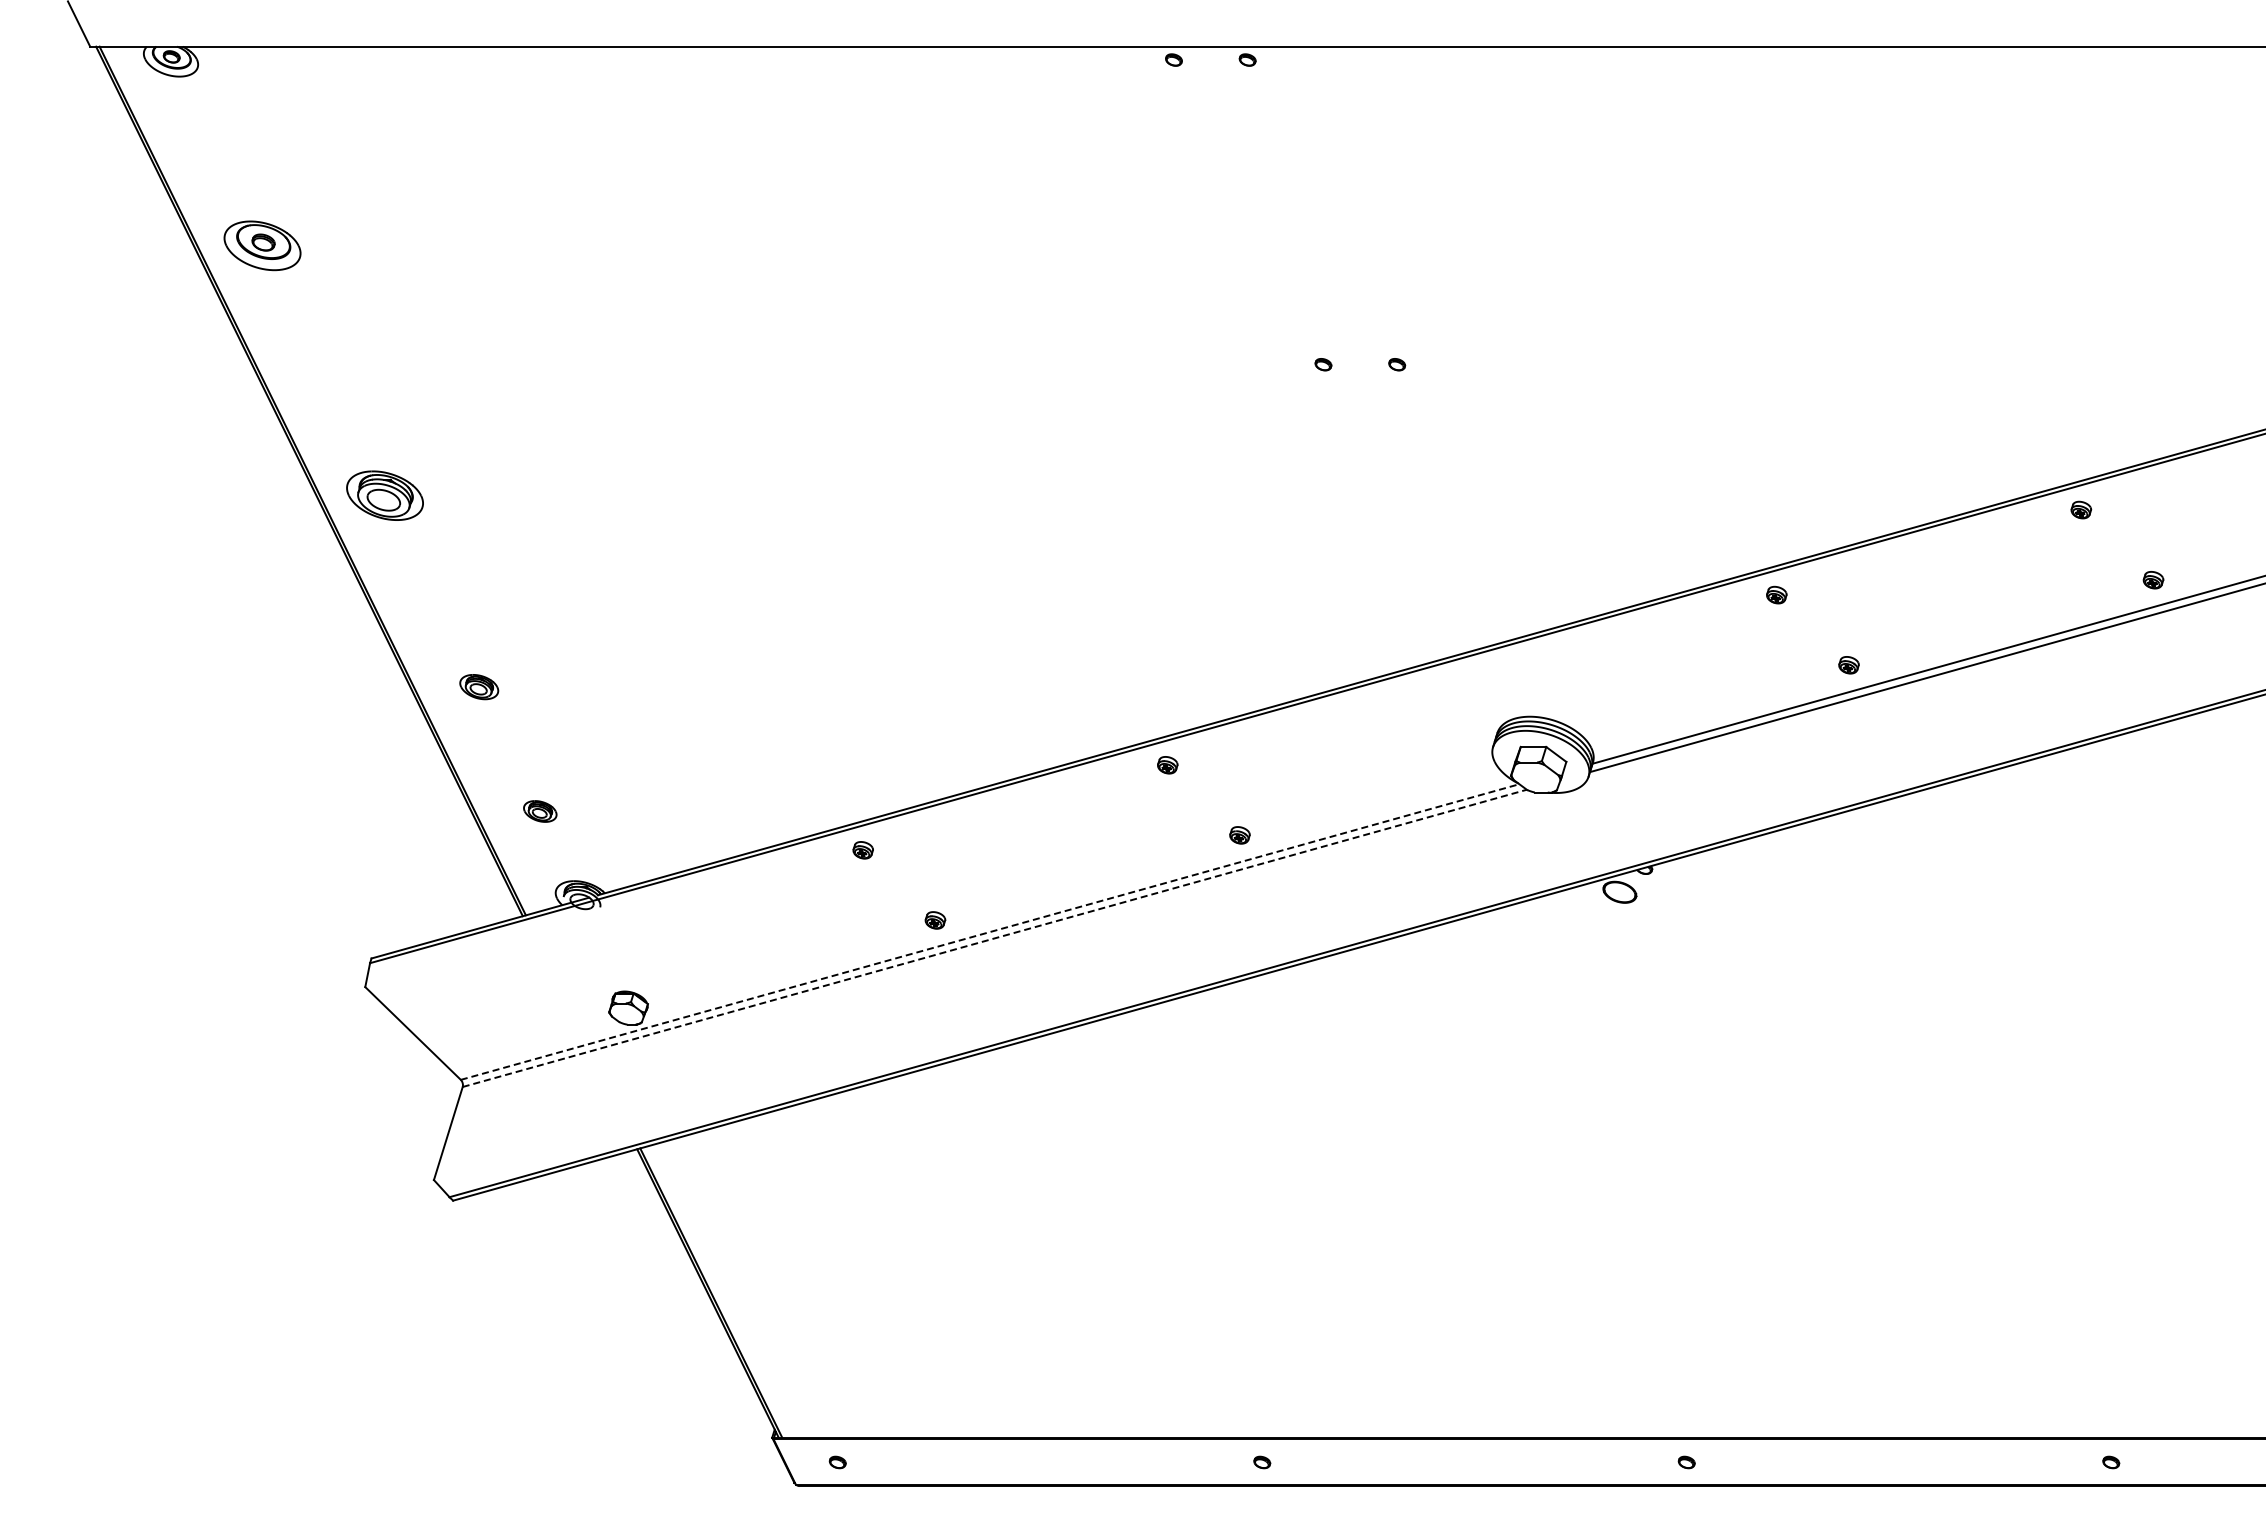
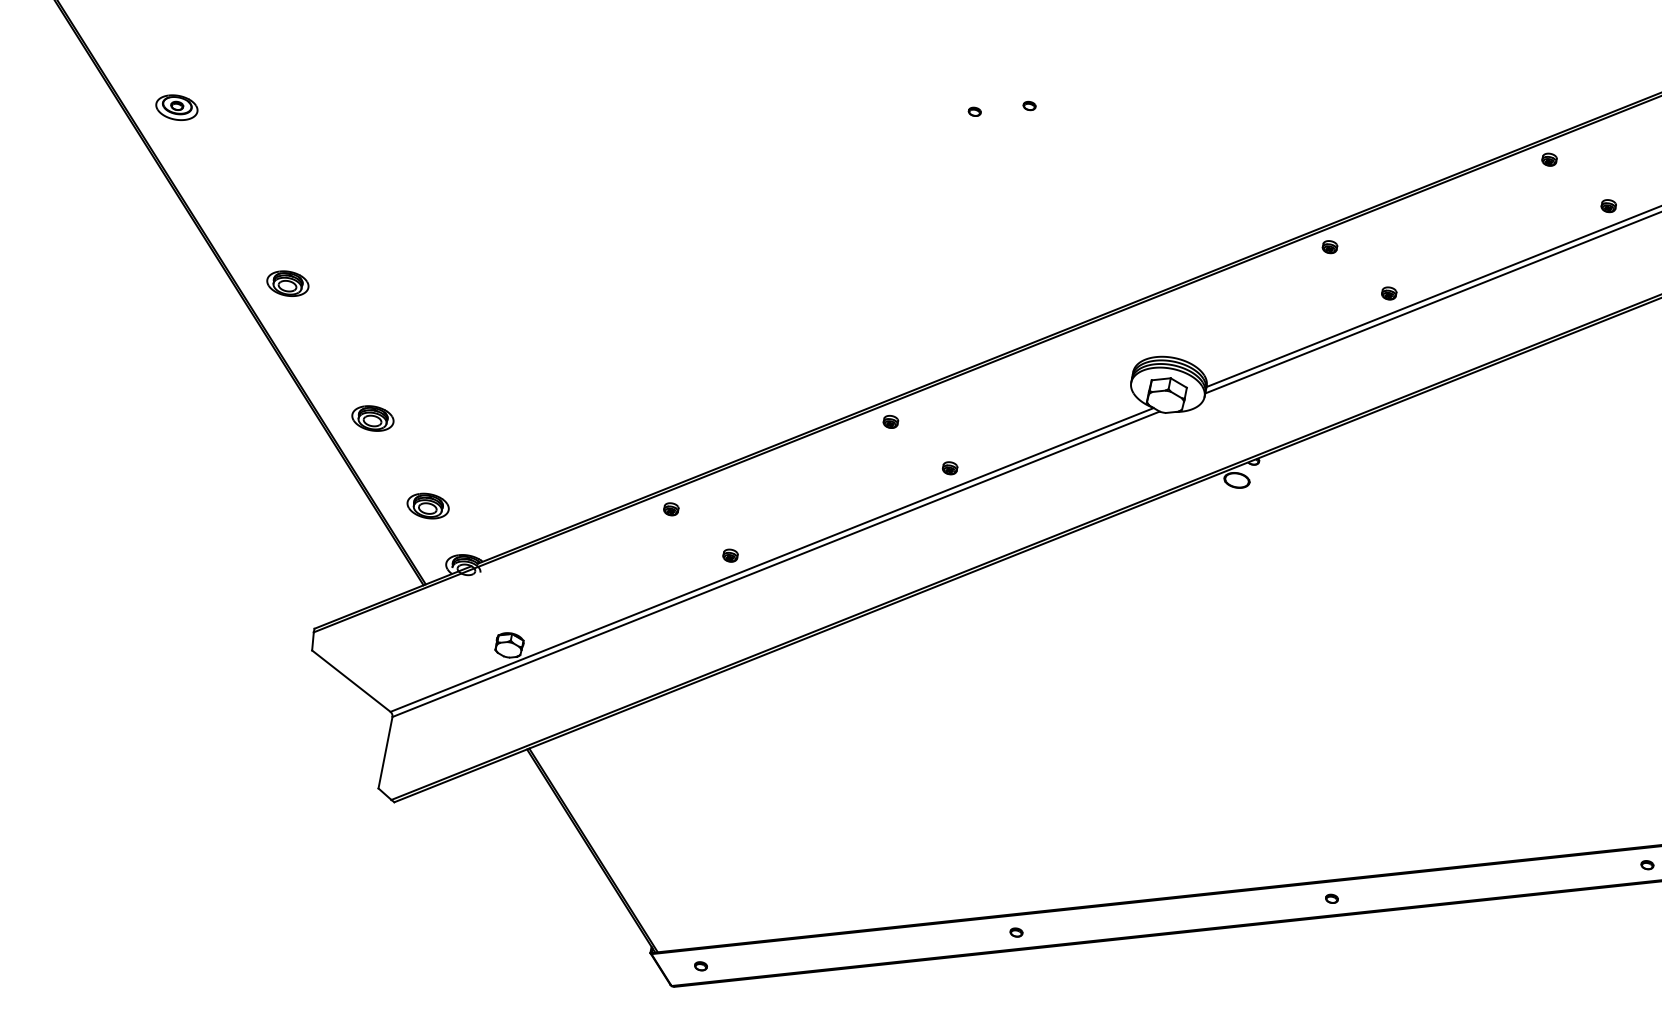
part: (262, 245) -> (176, 107), size x0.71
part: (385, 495) -> (288, 283), size x0.71
part: (479, 686) -> (373, 418), size x1.43
part: (540, 811) -> (428, 506), size x1.67
line: (990, 932) -> (772, 560), dashed -> solid
line: (995, 938) -> (776, 564), dashed -> solid

